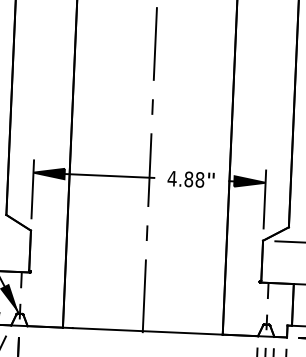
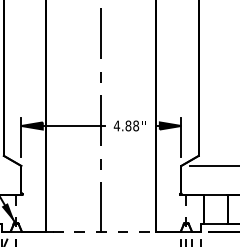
line: (147, 330) -> (104, 231), solid -> dashed

